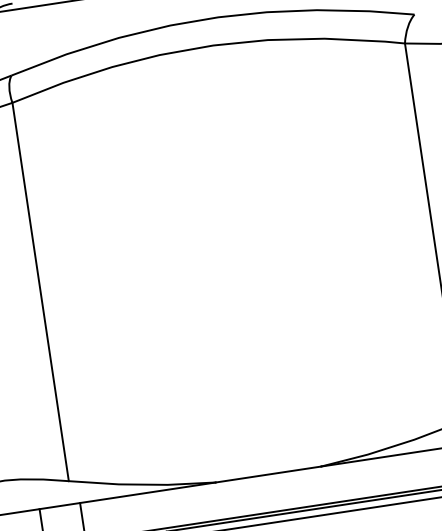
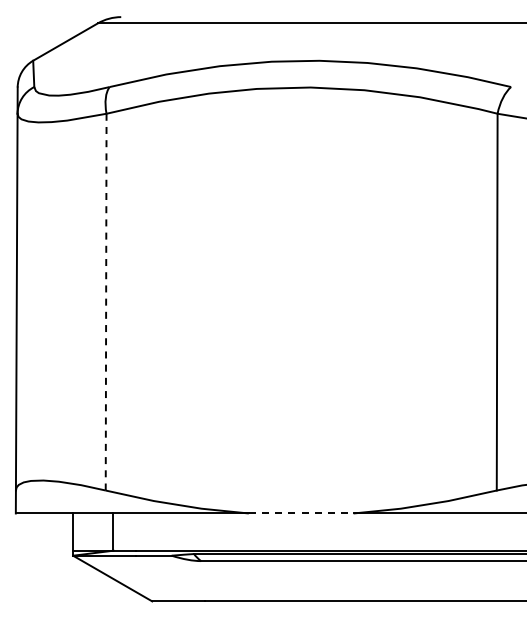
line: (41, 292) -> (106, 302), solid -> dashed
line: (268, 474) -> (301, 513), solid -> dashed

